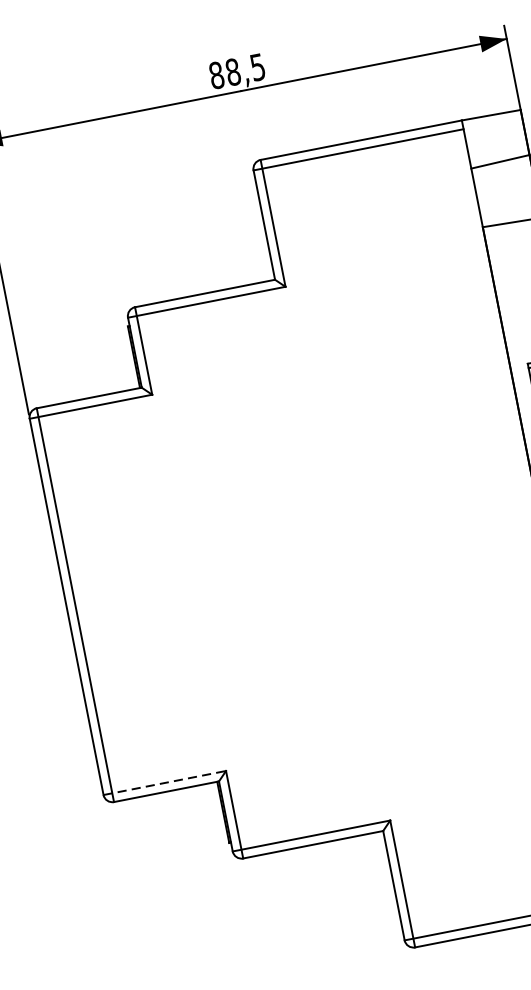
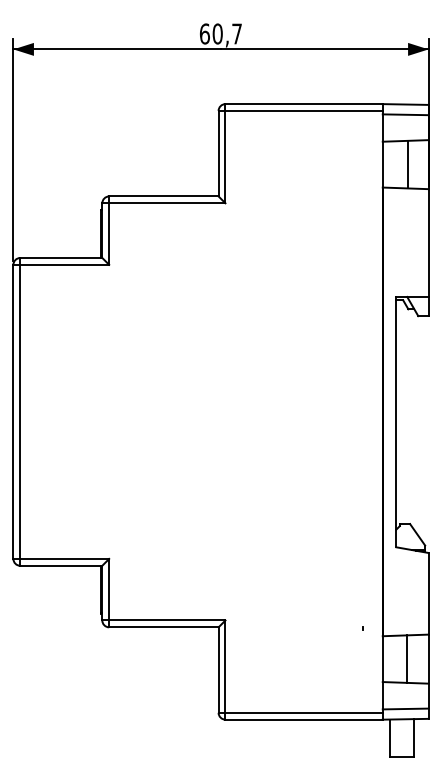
text: (236, 70) -> (220, 33), 88,5 -> 60,7
line: (493, 128) -> (405, 114), added
line: (509, 191) -> (408, 164), added
line: (164, 782) -> (61, 558), dashed -> solid

